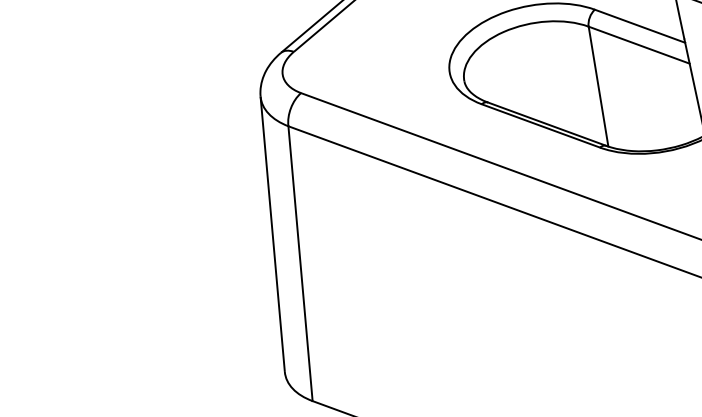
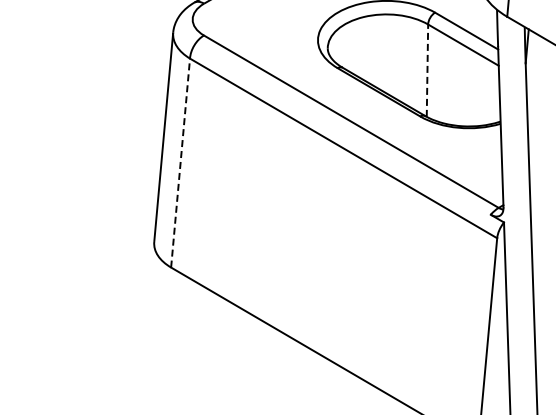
line: (598, 86) -> (427, 70), solid -> dashed
line: (300, 264) -> (180, 163), solid -> dashed

